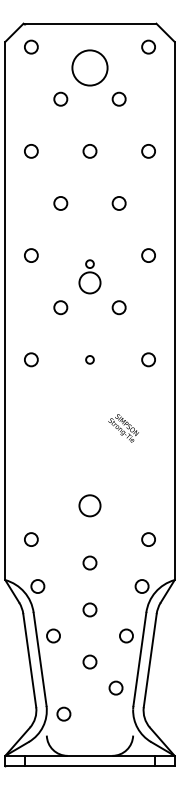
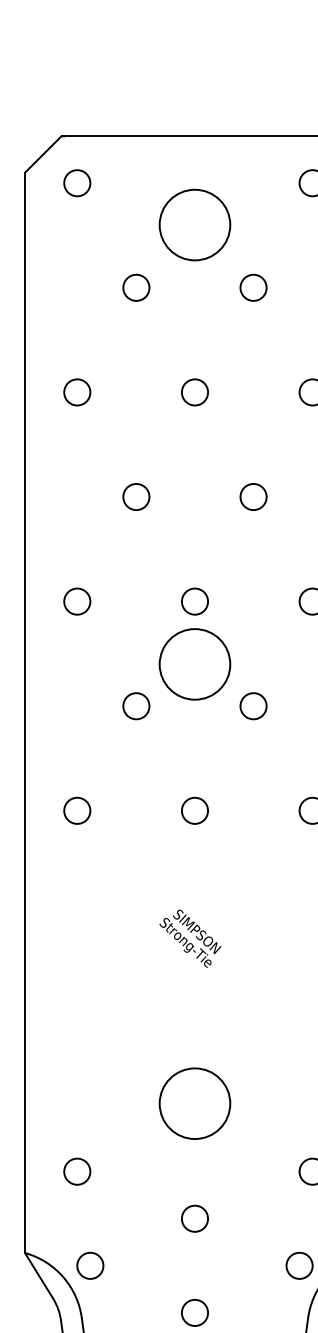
part: (89, 276) -> (193, 643), size x1.67
circle: (89, 359) -> (193, 810), size x1.67
text: (123, 428) -> (189, 938), moved
circle: (89, 505) -> (193, 1103), size x1.67

